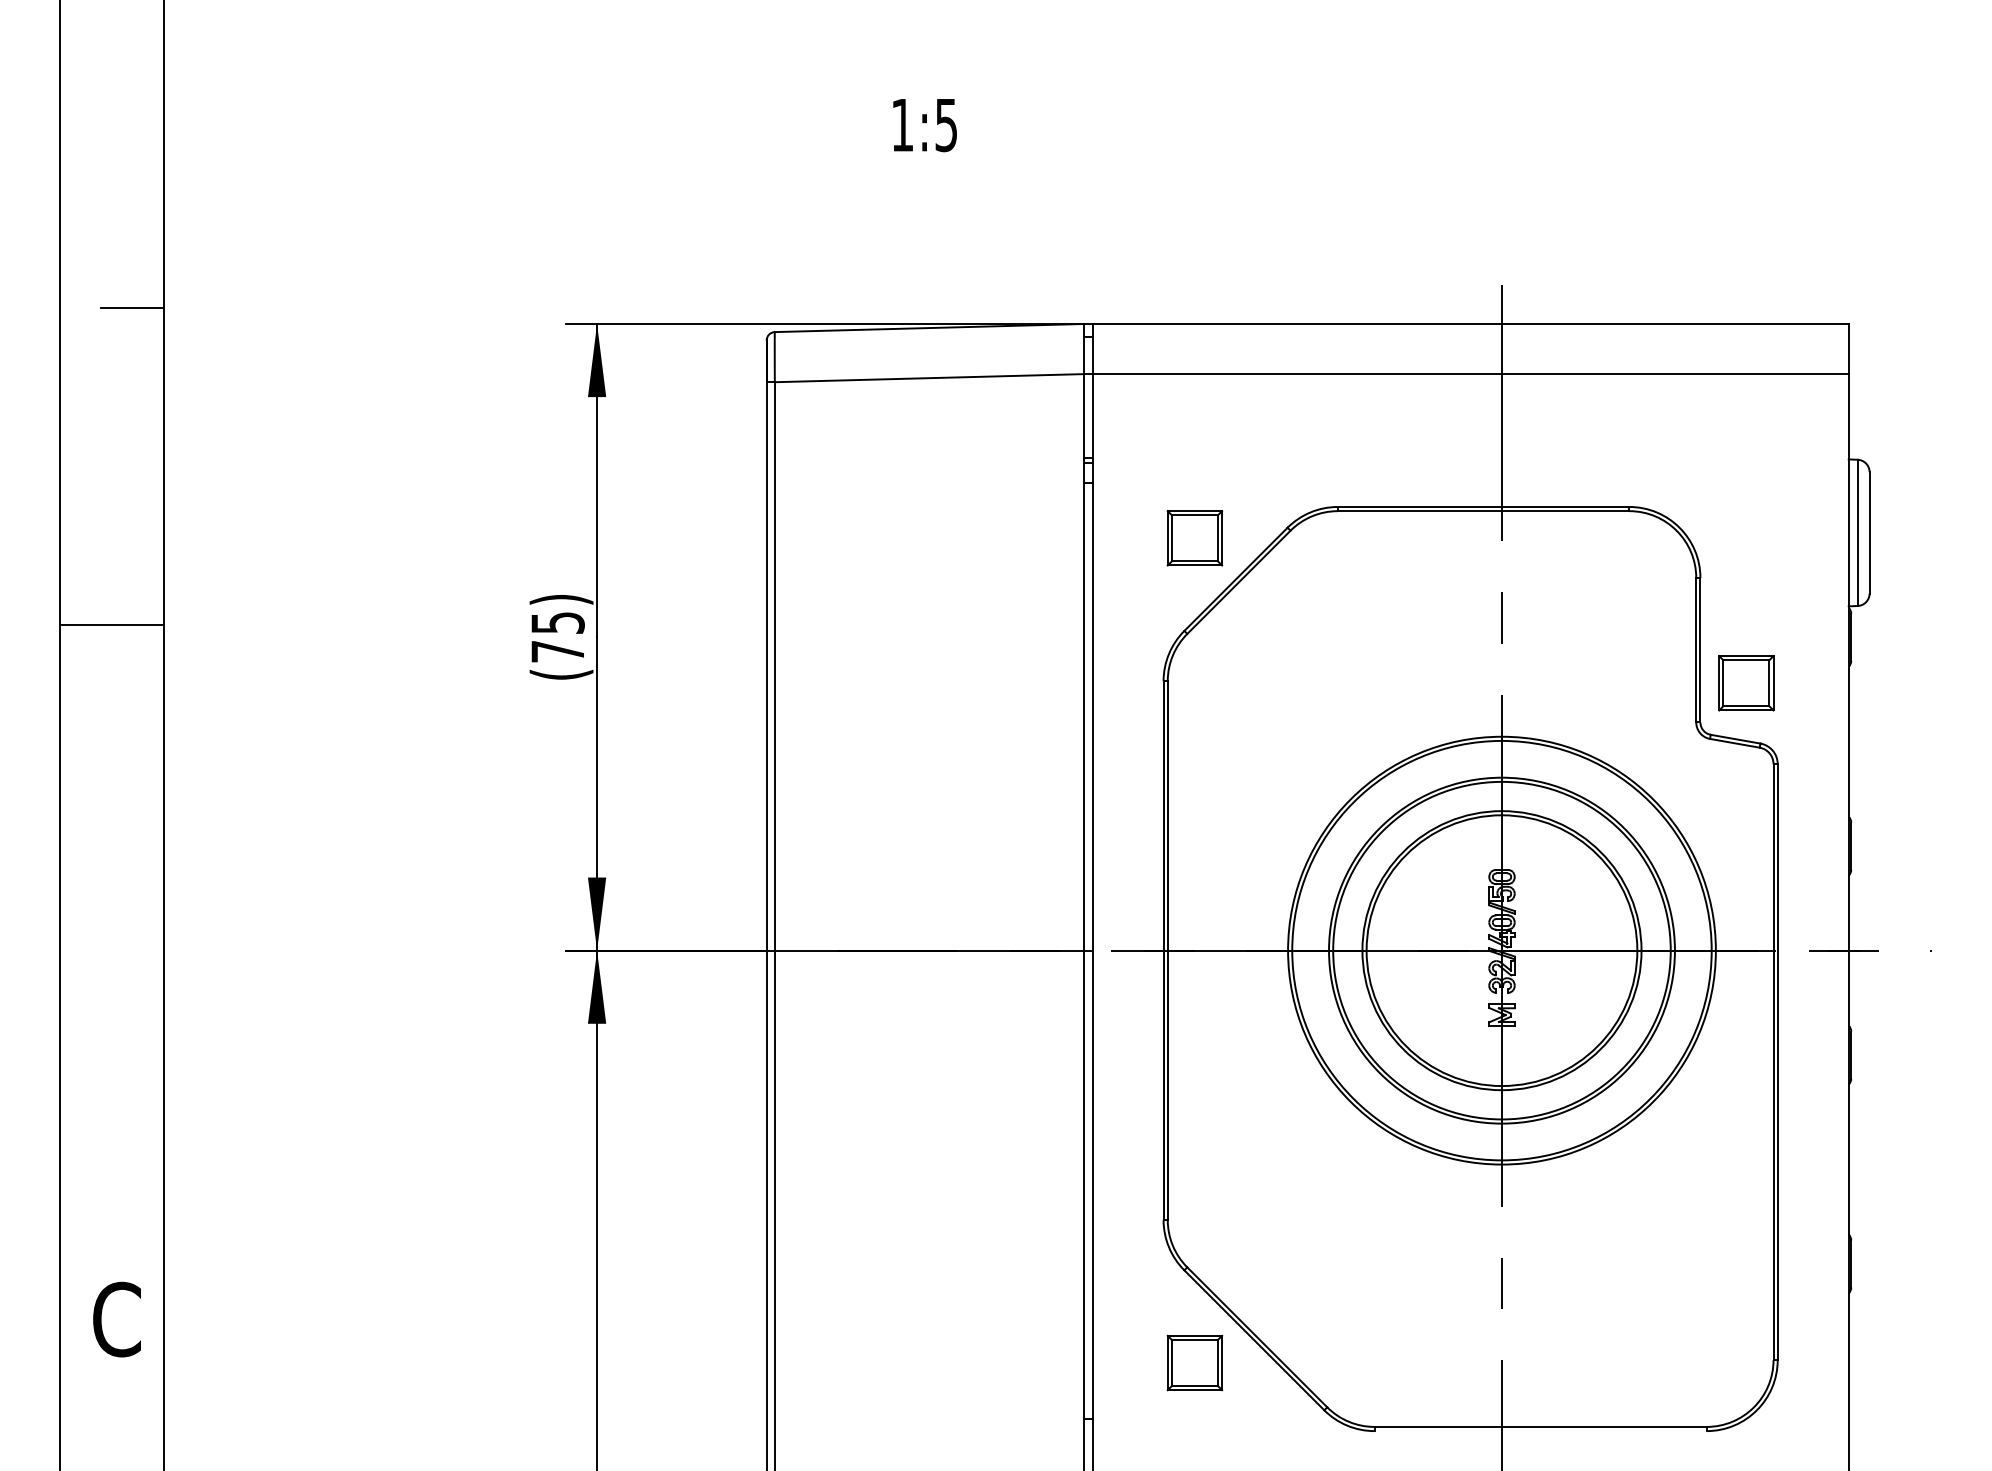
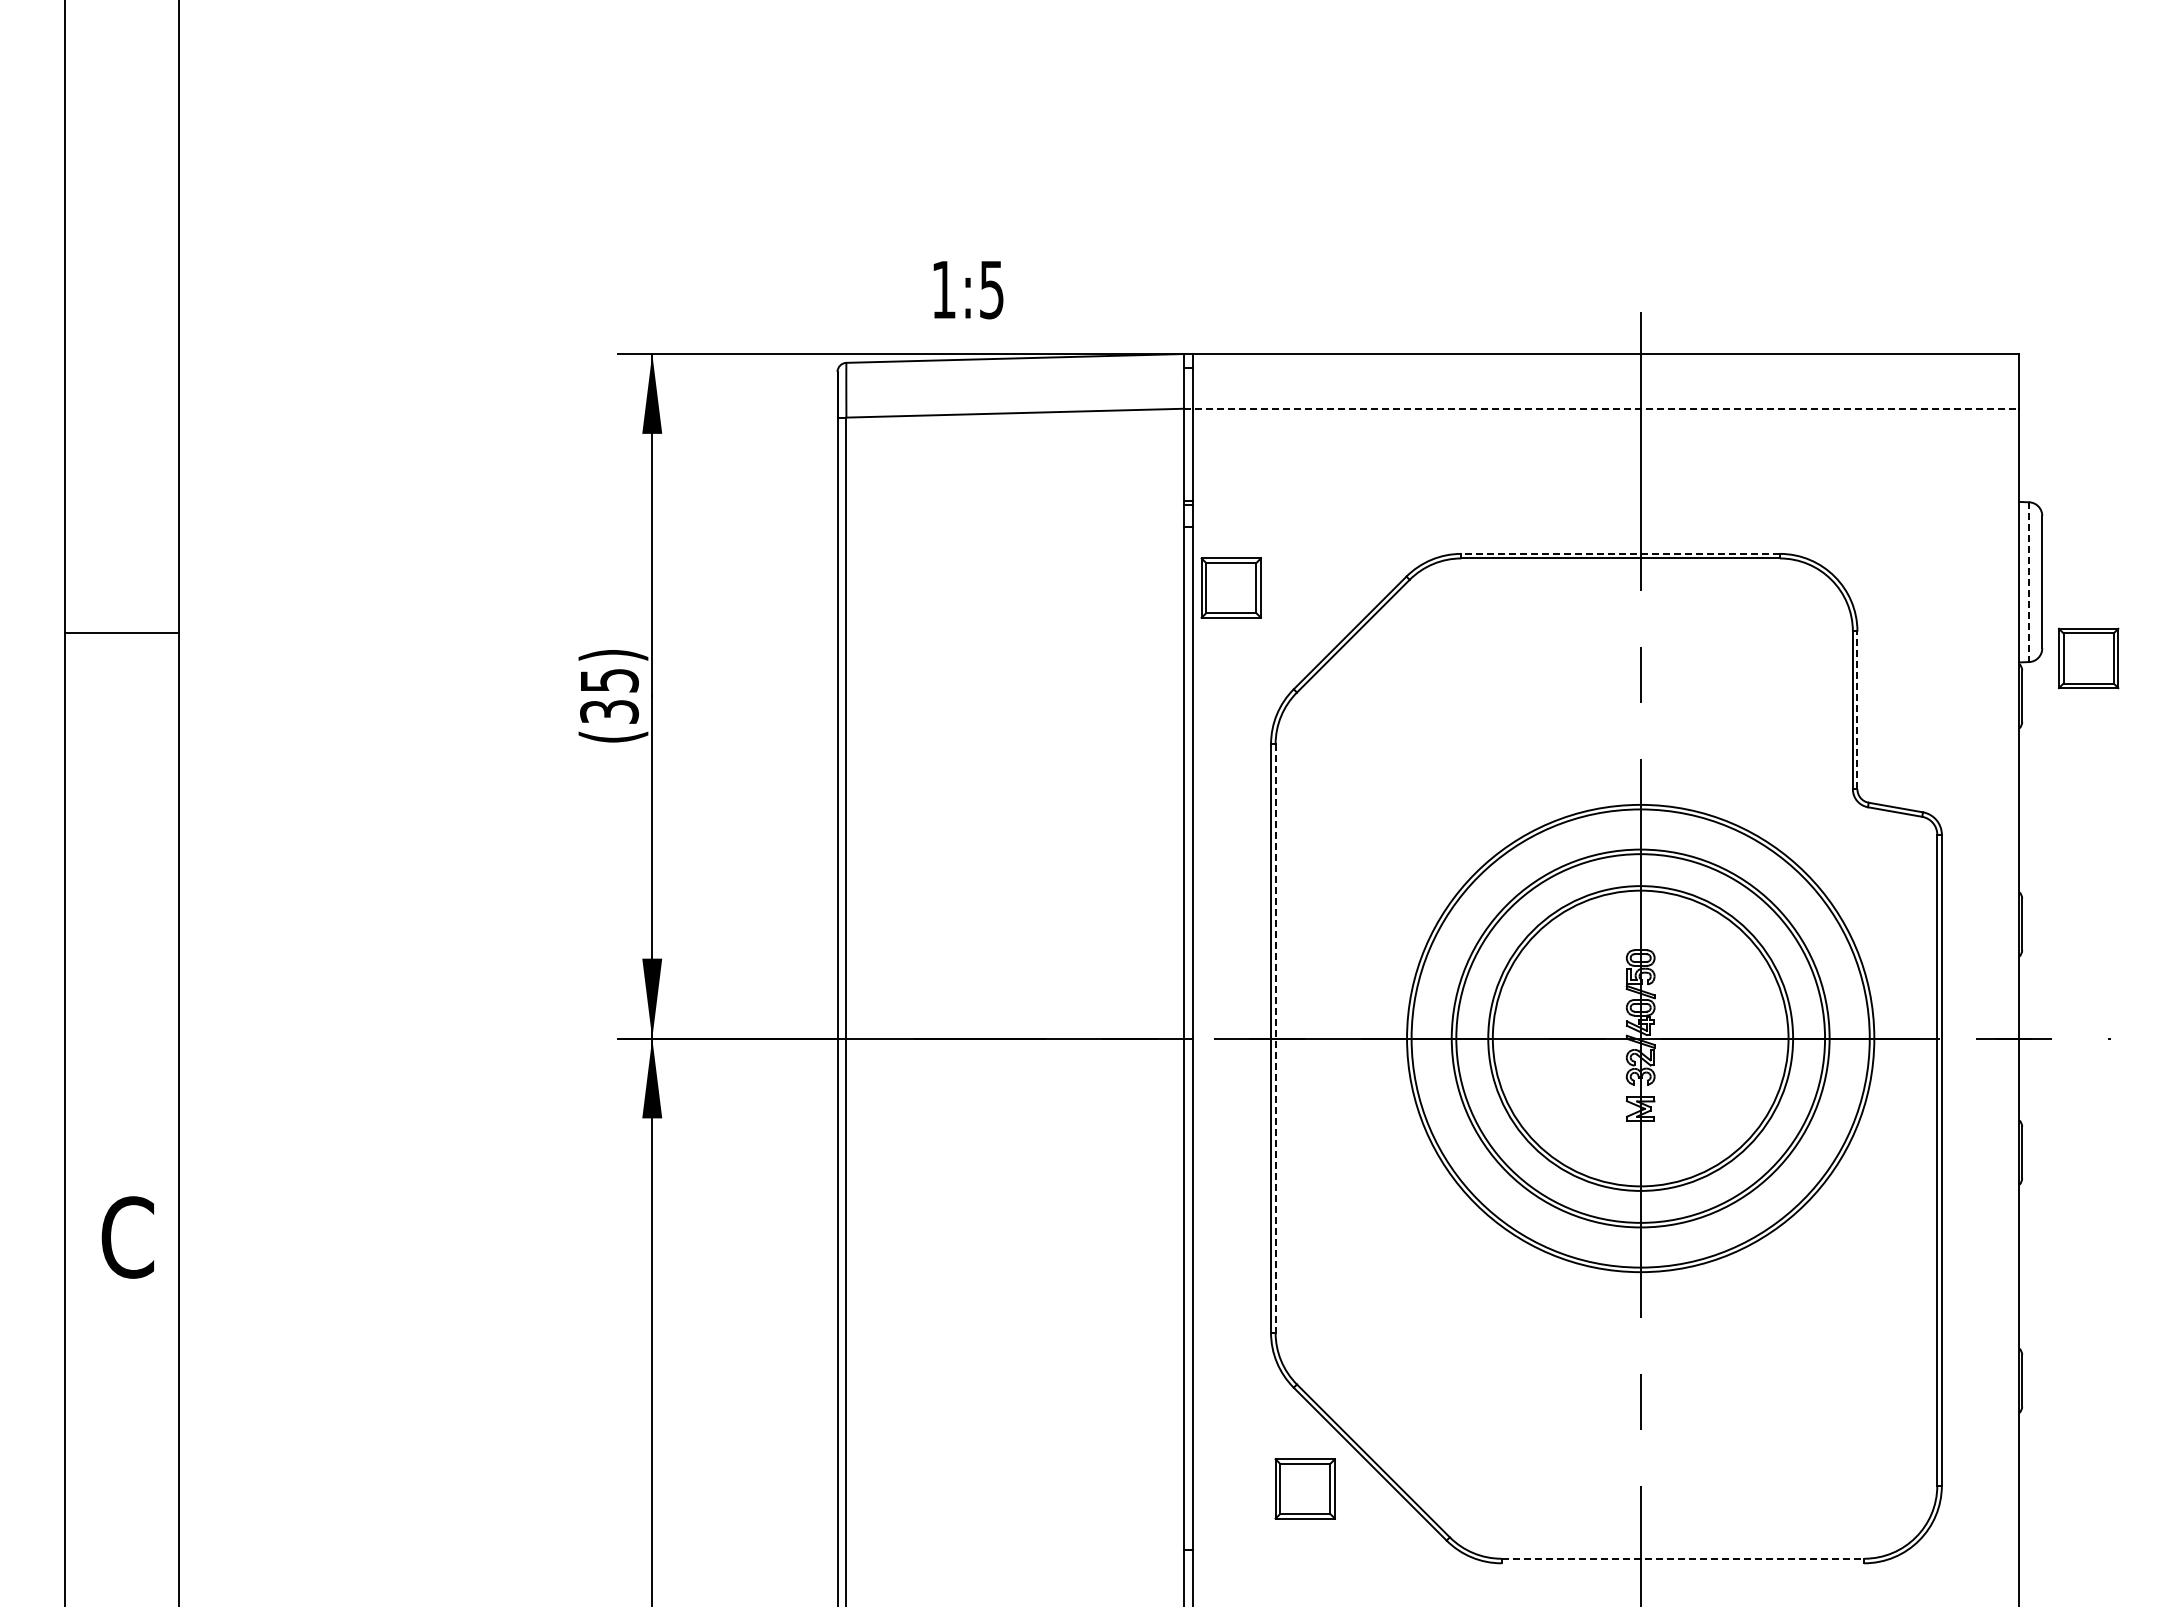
text: (925, 125) -> (968, 290), moved
line: (132, 307) -> (144, 336), removed
line: (1466, 373) -> (1601, 408), solid -> dashed
line: (1483, 506) -> (1620, 553), solid -> dashed
line: (1857, 533) -> (2029, 582), solid -> dashed
part: (1194, 537) -> (1230, 587), moved
line: (112, 624) -> (122, 632), moved
line: (1700, 650) -> (1857, 710), solid -> dashed
text: (557, 651) -> (609, 711), (75) -> (35)
part: (1746, 683) -> (2088, 658), moved
line: (1167, 951) -> (1275, 1039), solid -> dashed
text: (116, 1319) -> (127, 1237), moved
line: (1541, 1426) -> (1683, 1558), solid -> dashed

